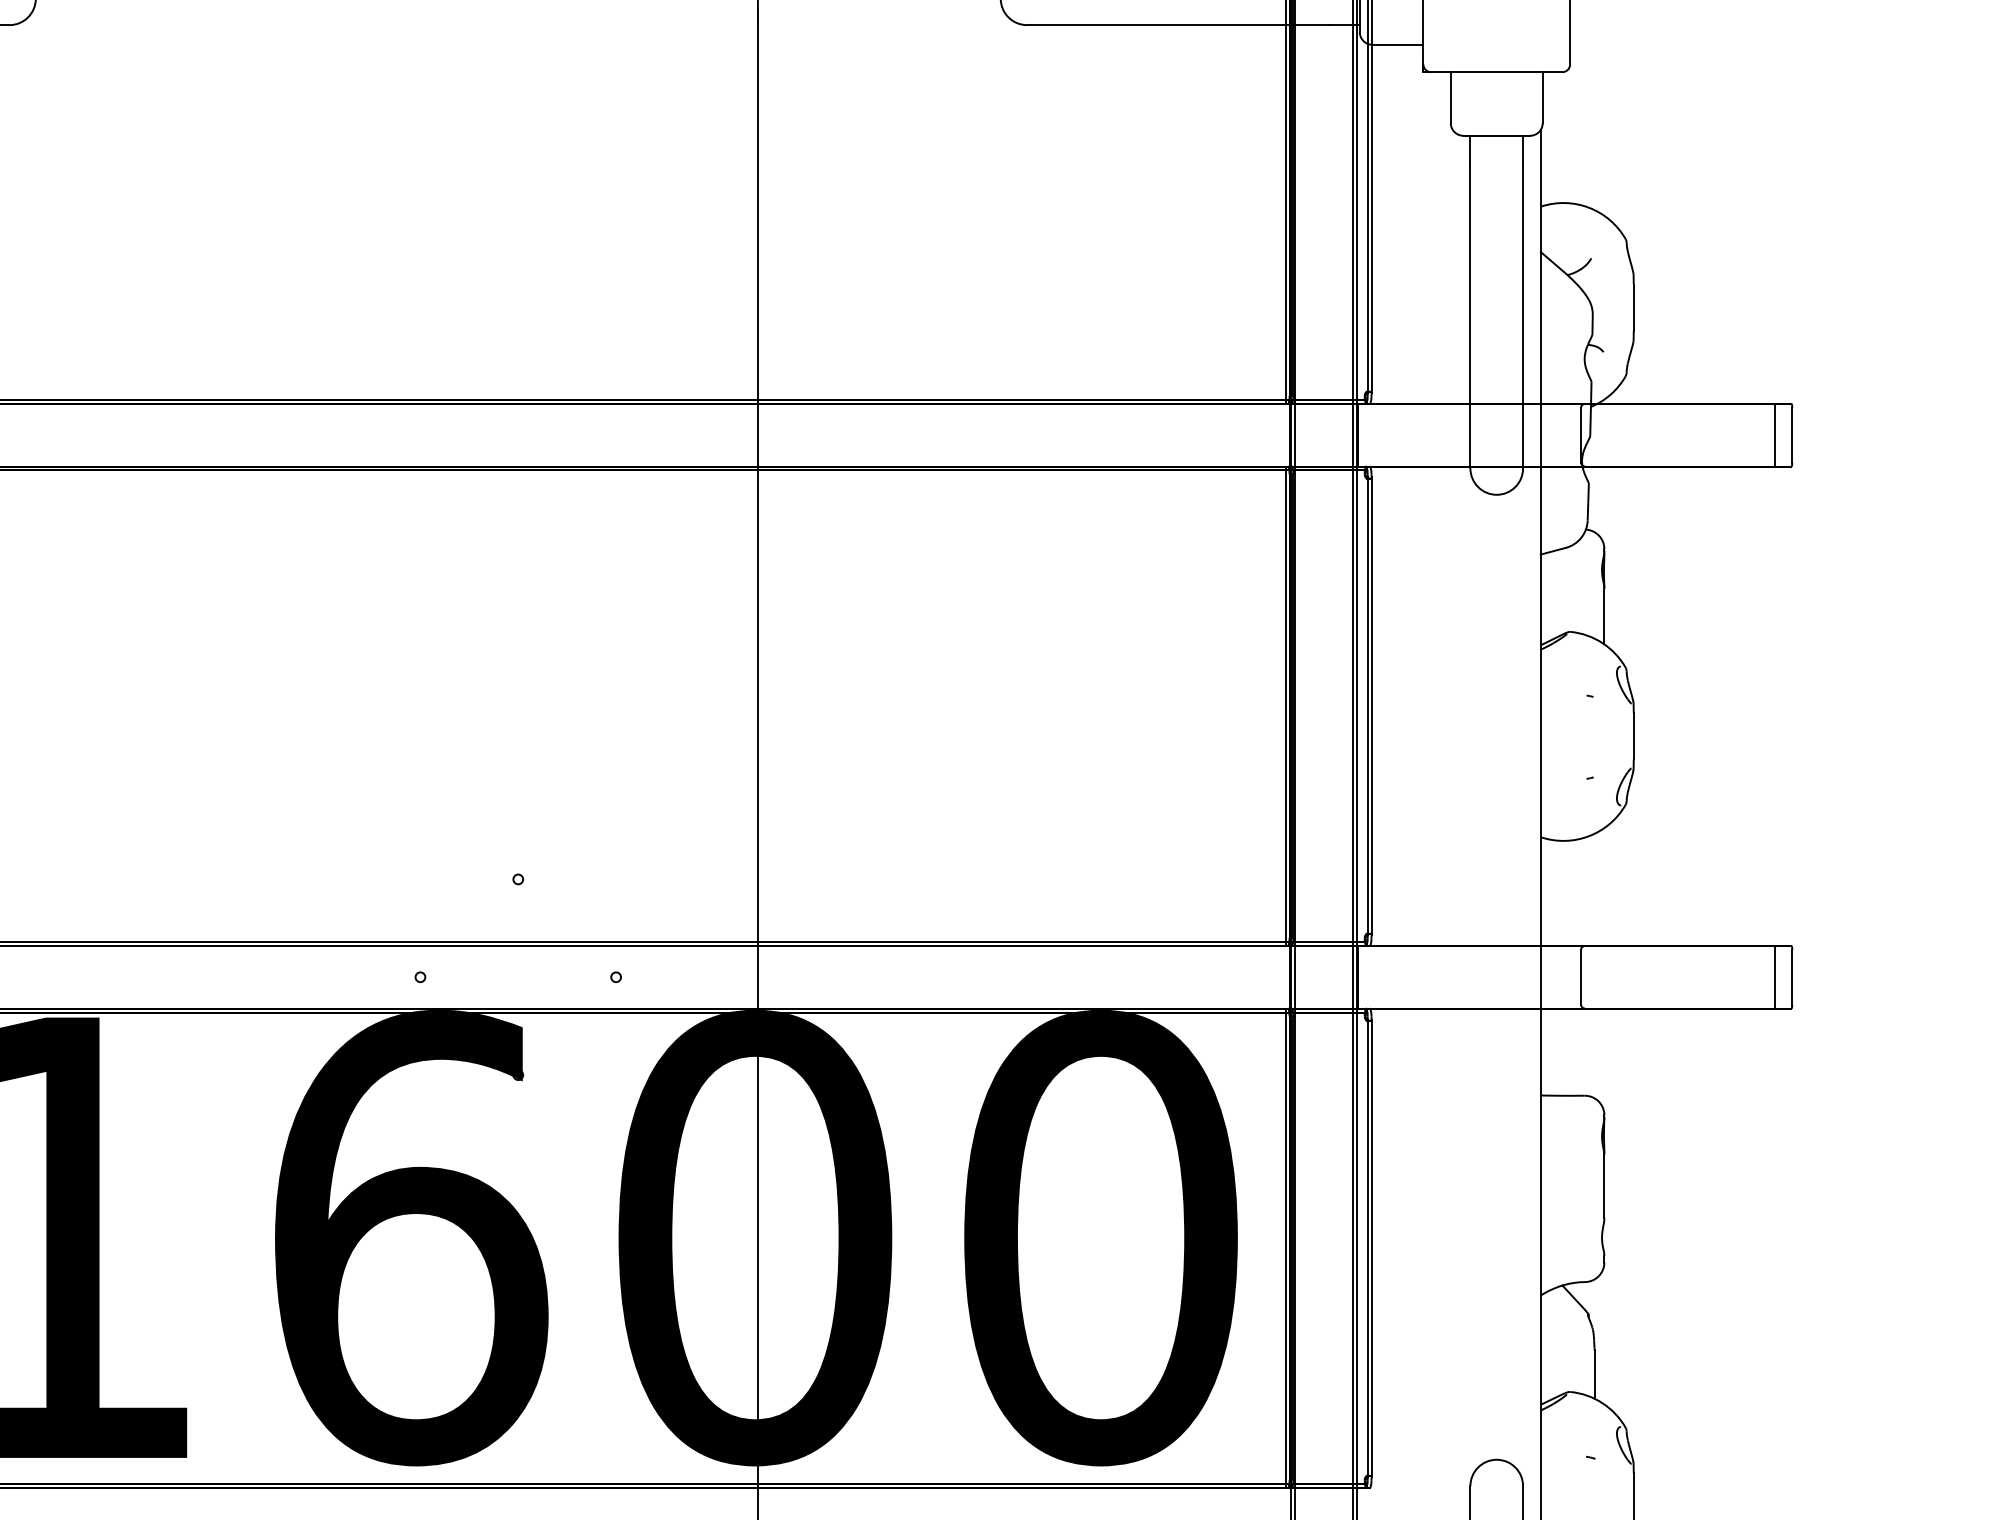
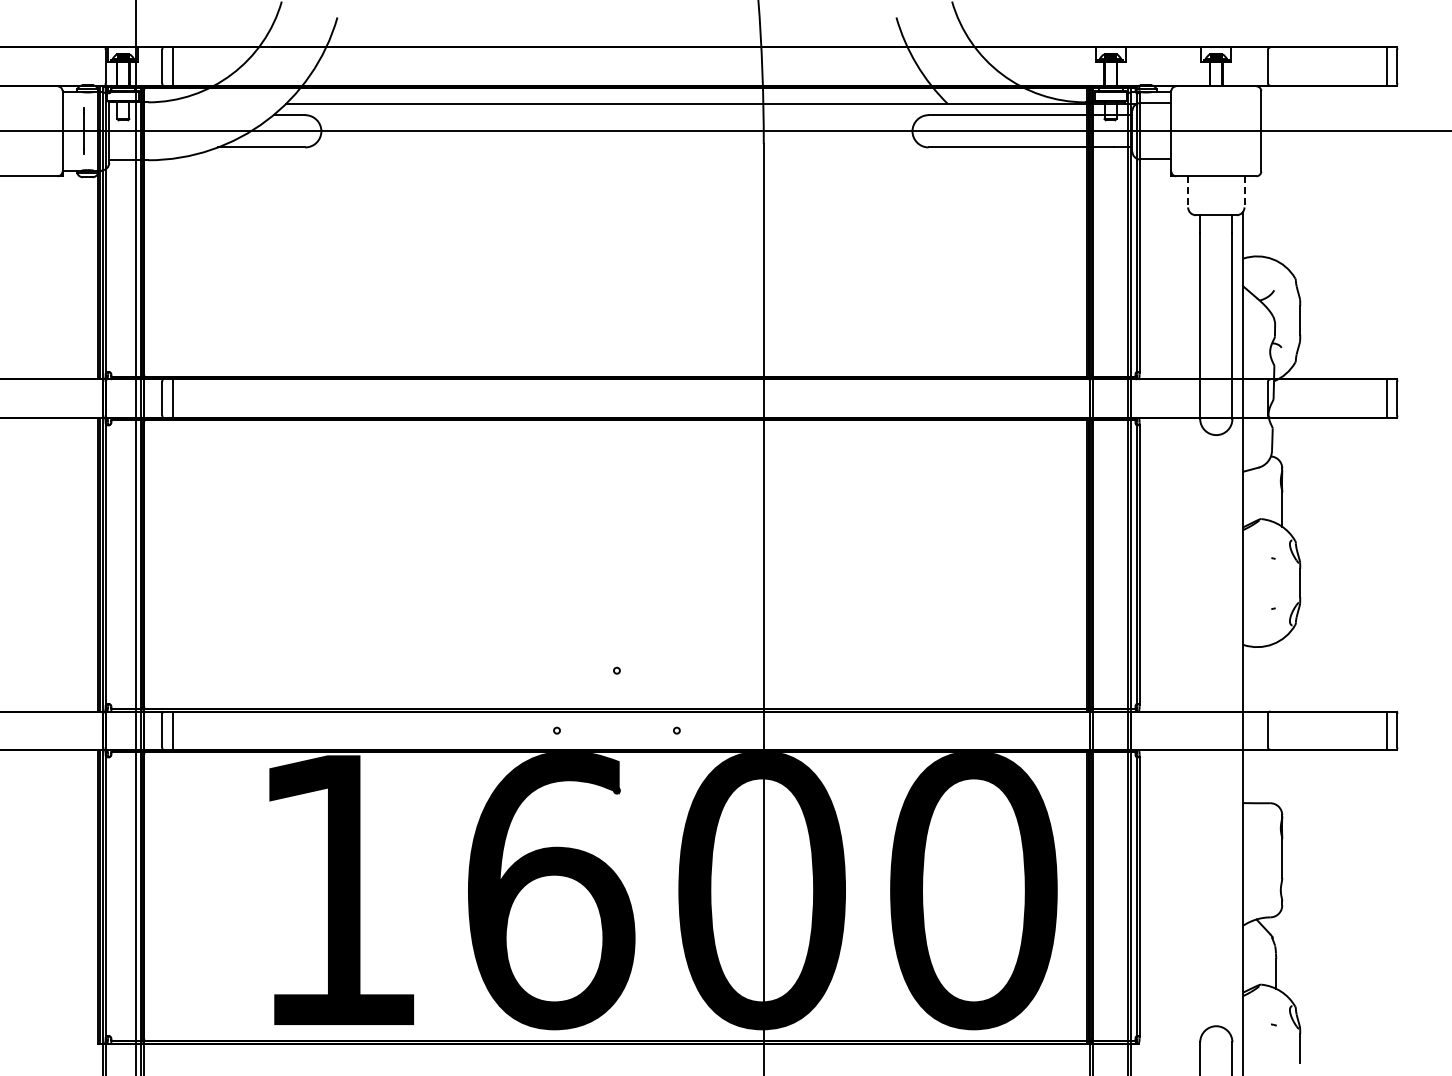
line: (1451, 97) -> (1188, 191), solid -> dashed
line: (1542, 97) -> (1244, 191), solid -> dashed

